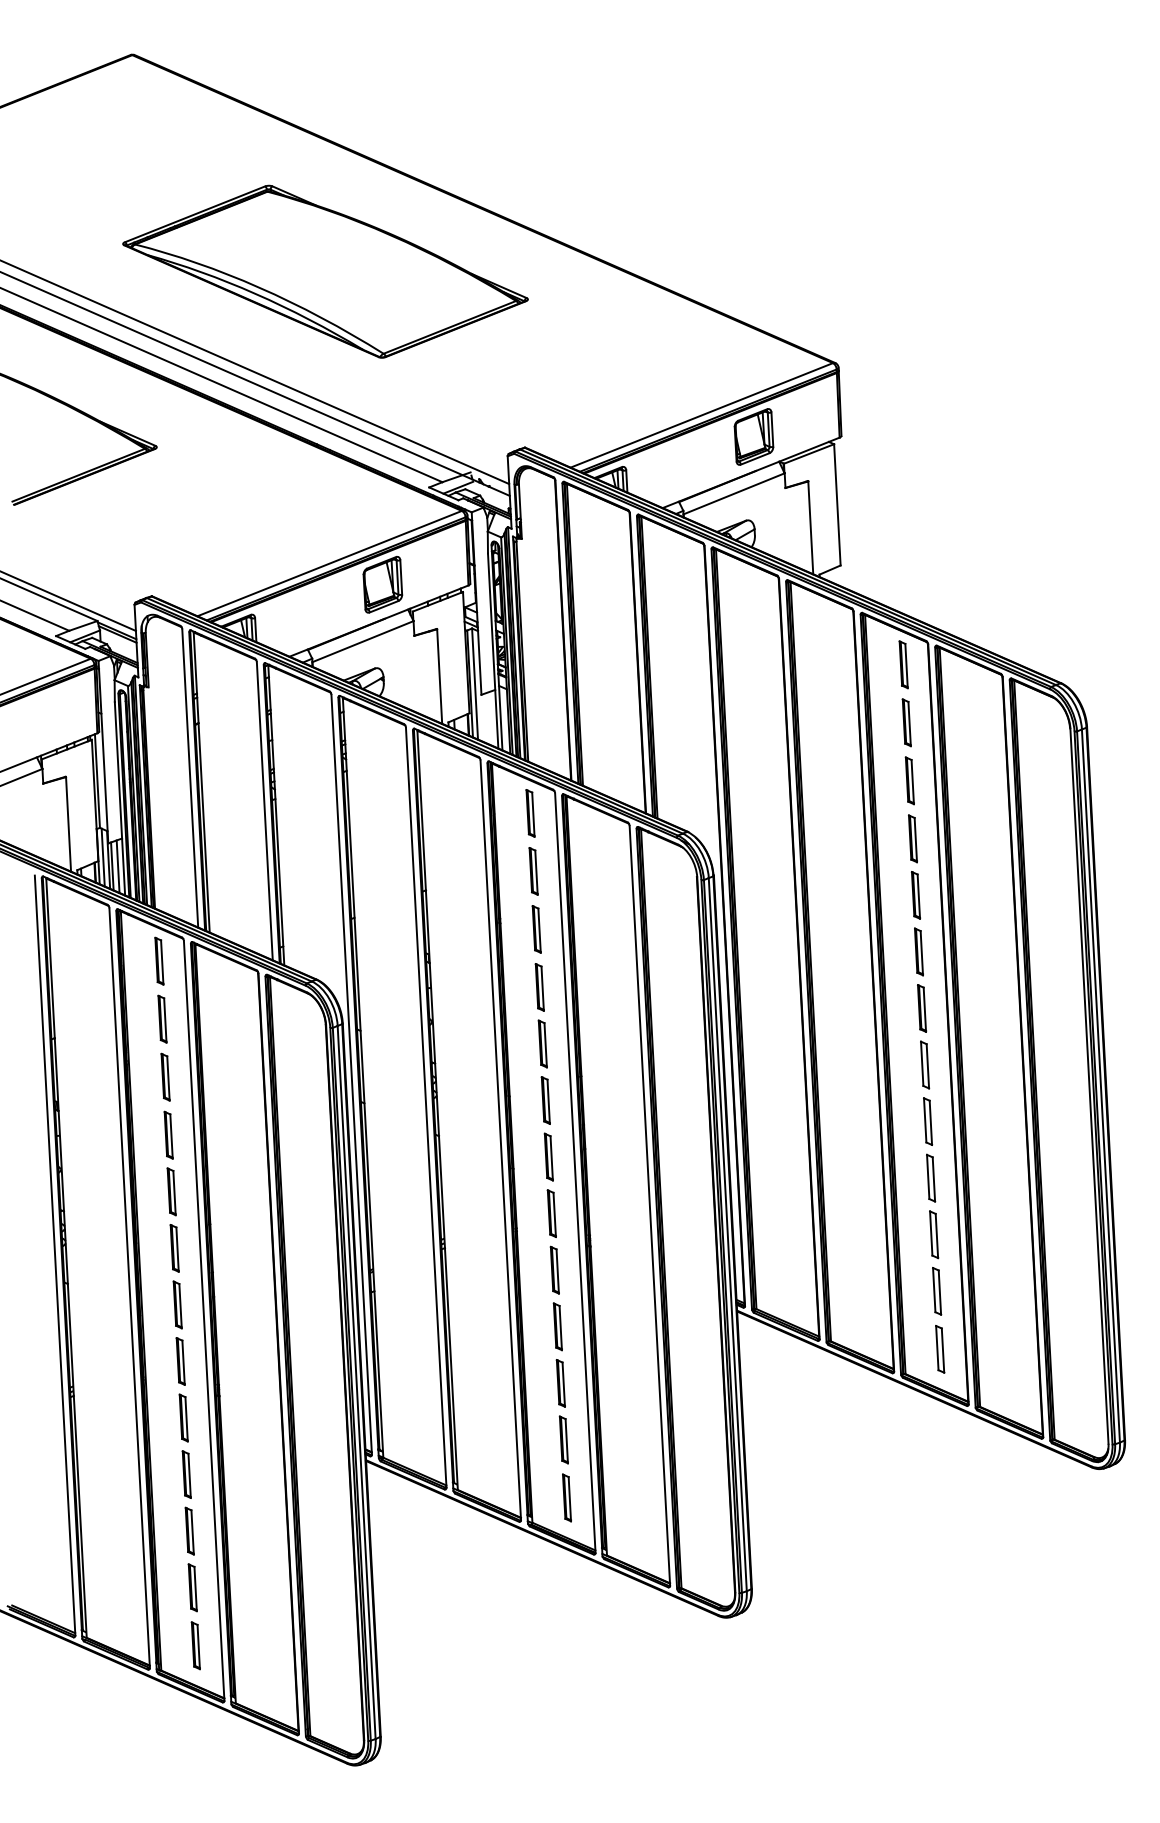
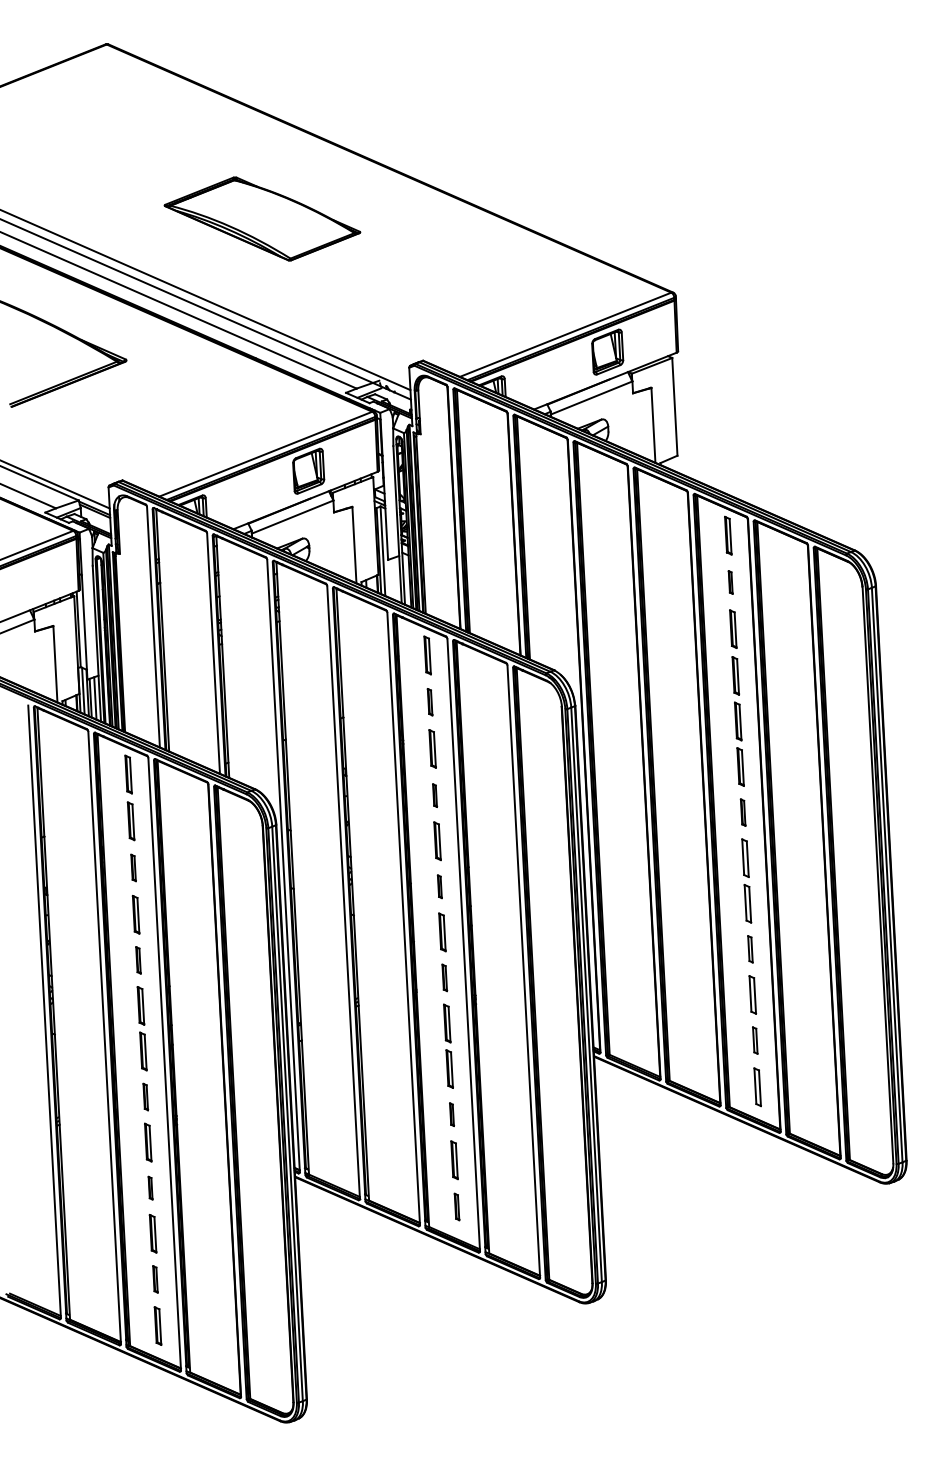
part: (325, 271) -> (262, 218), size x0.6
part: (906, 722) -> (730, 582), size x0.6
part: (533, 871) -> (430, 702), size x0.7
part: (539, 987) -> (434, 795), size x0.6
part: (922, 1008) -> (743, 812), size x0.7
part: (165, 1076) -> (133, 867), size x0.7
part: (545, 1100) -> (439, 886), size x0.6
part: (931, 1177) -> (750, 948), size x0.7
part: (171, 1191) -> (138, 960), size x0.7
part: (551, 1213) -> (444, 977), size x0.7
part: (937, 1291) -> (755, 1040), size x0.7
part: (180, 1361) -> (145, 1097), size x0.7
part: (560, 1383) -> (451, 1114), size x0.6
part: (186, 1474) -> (150, 1188), size x0.6
part: (566, 1497) -> (456, 1206), size x0.7
part: (192, 1587) -> (155, 1279), size x0.7

